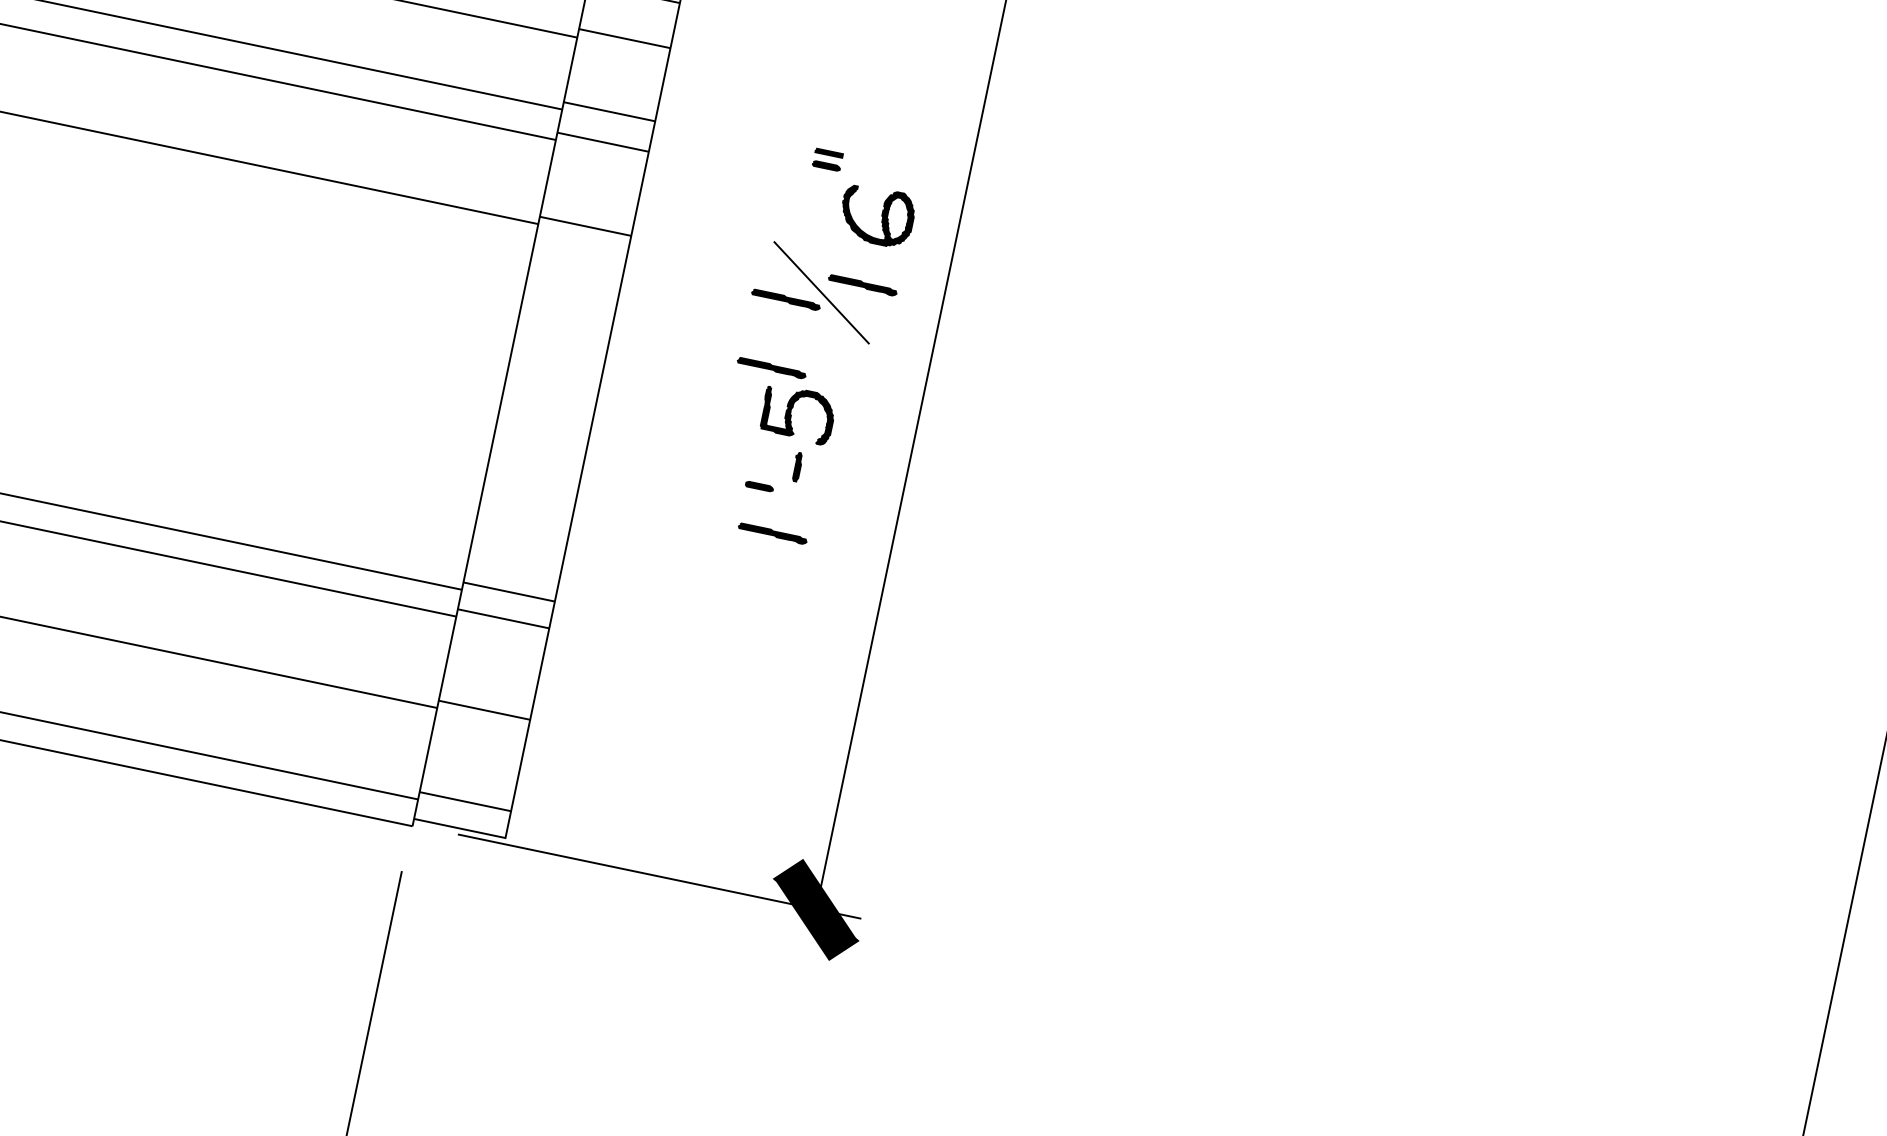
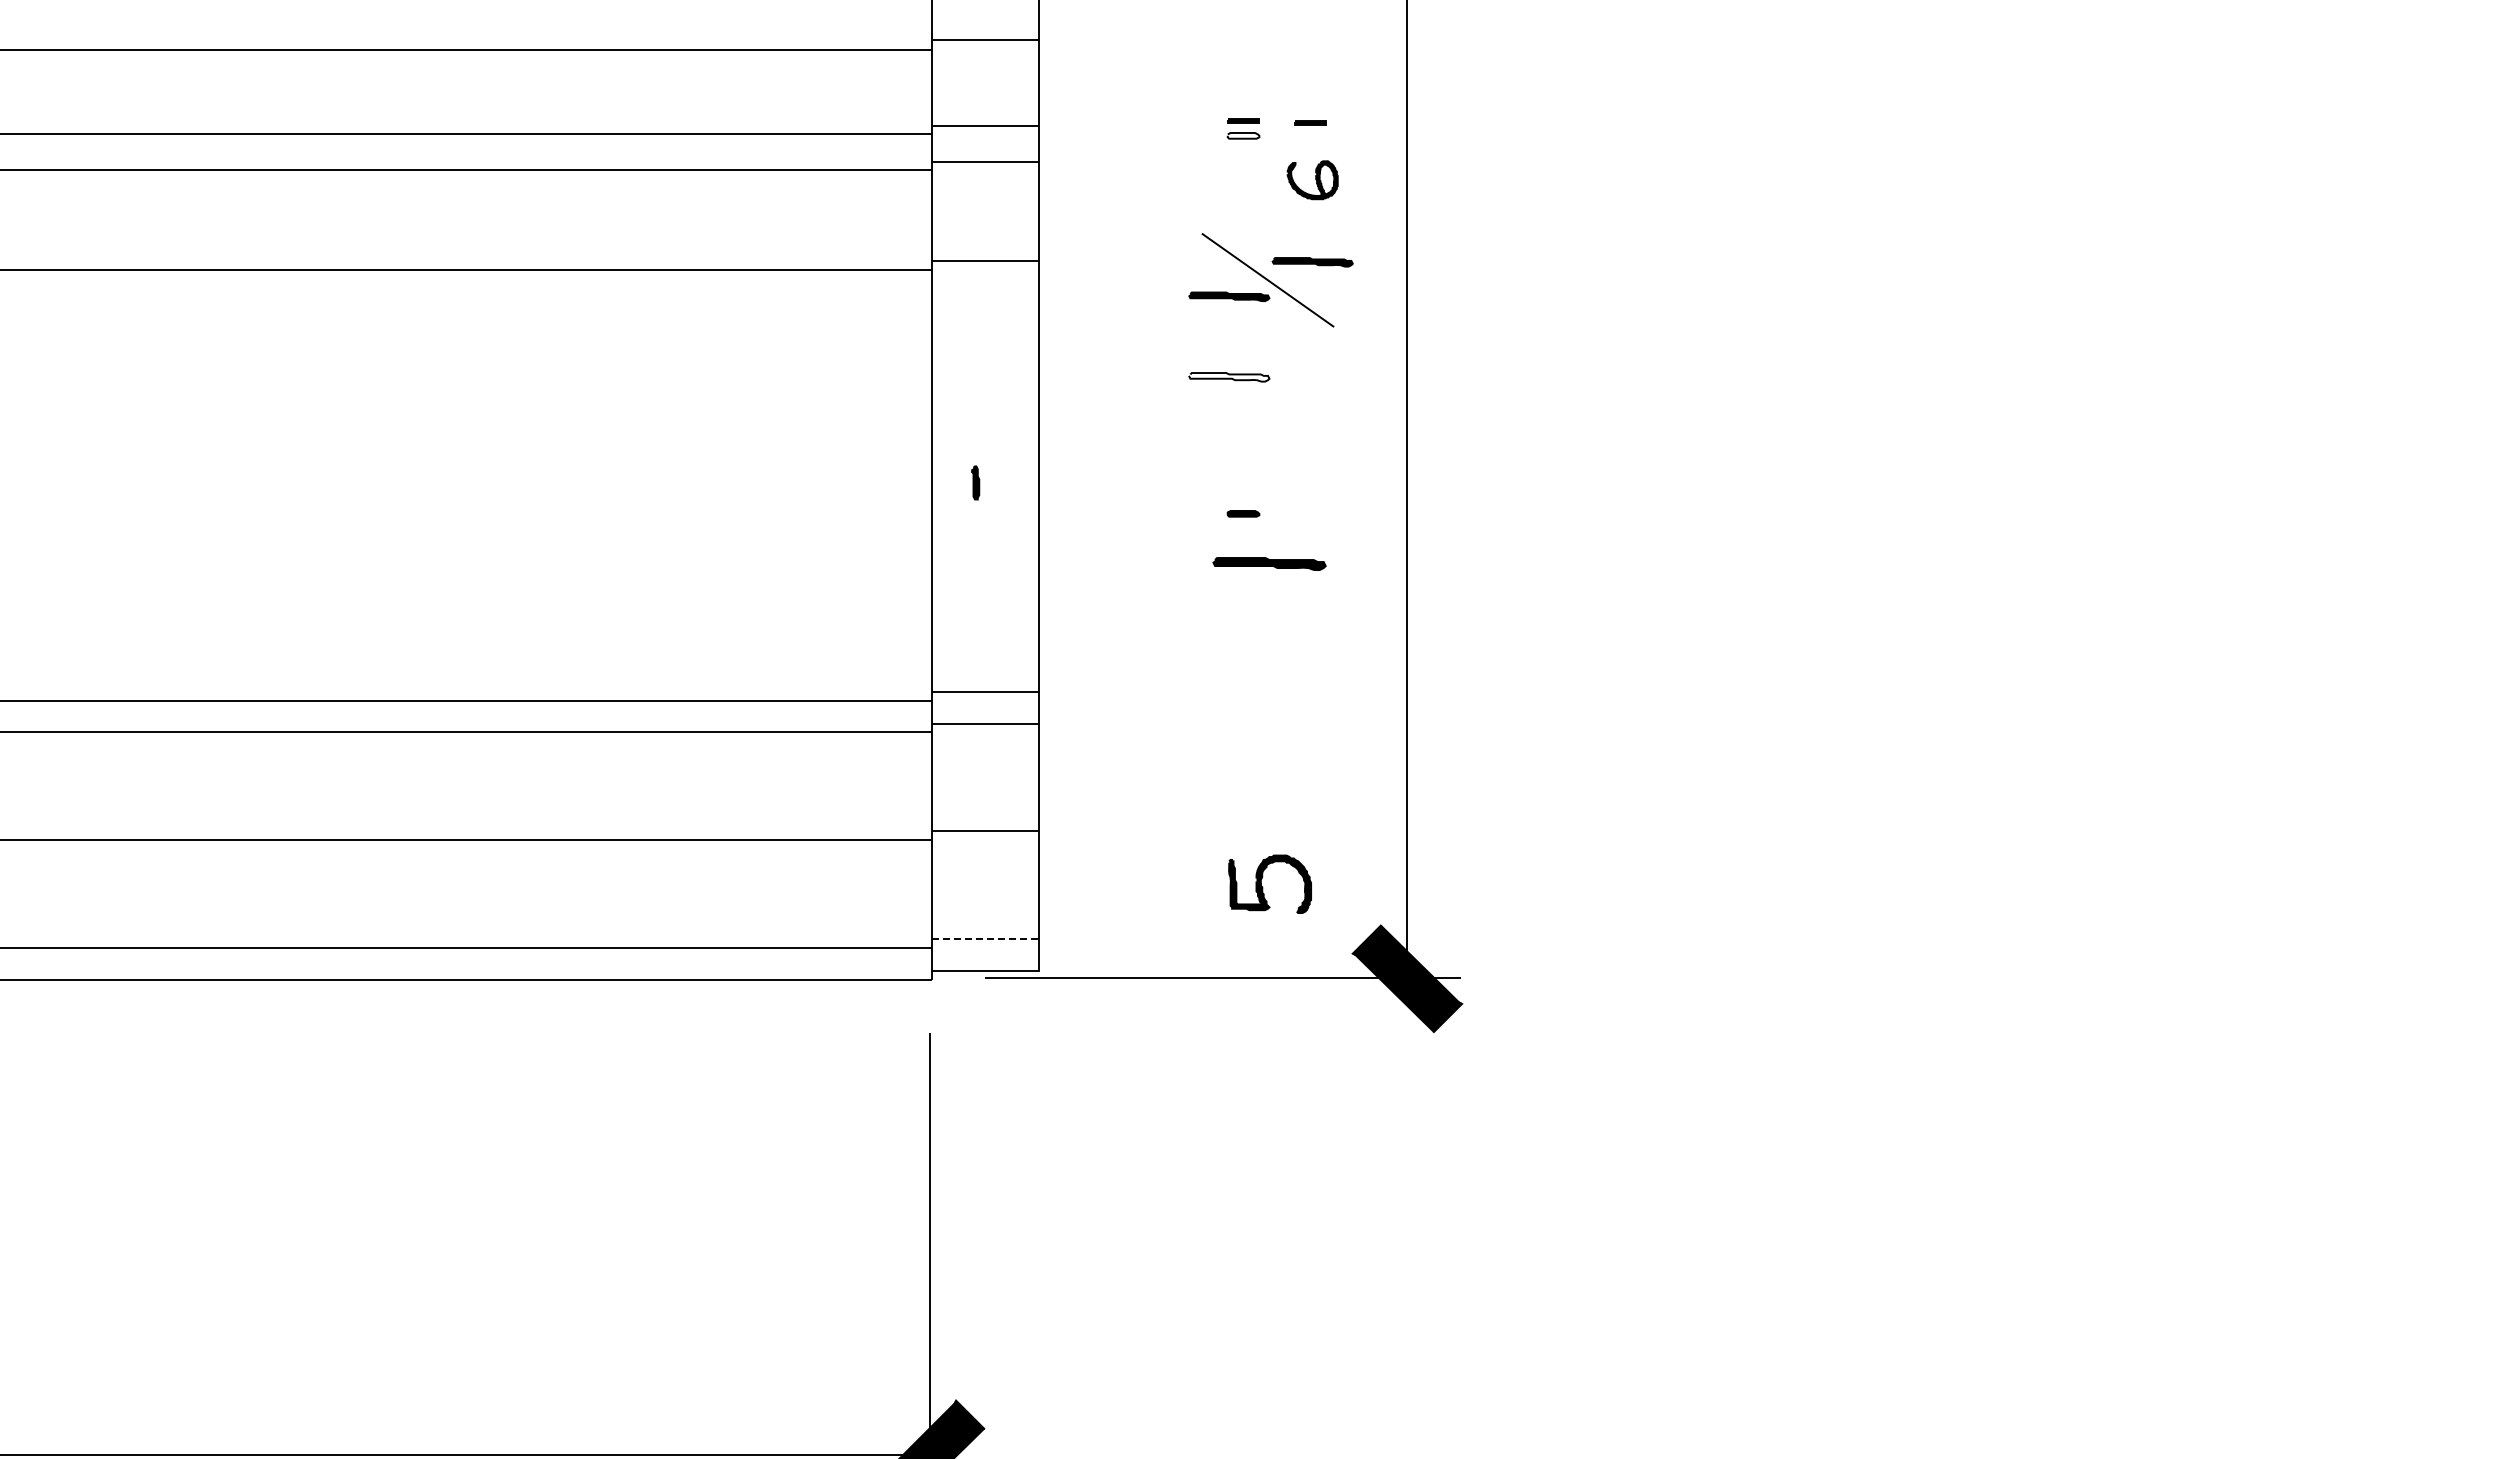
fill: (826, 165) -> (1243, 135), removed
part: (885, 166) -> (1310, 122), added
part: (877, 215) -> (1312, 179), size x0.6
fill: (770, 368) -> (1228, 377), removed
part: (791, 416) -> (1263, 887), moved
part: (797, 466) -> (975, 482), moved
part: (772, 534) -> (1269, 564), size x1.4
line: (465, 801) -> (985, 939), solid -> dashed

